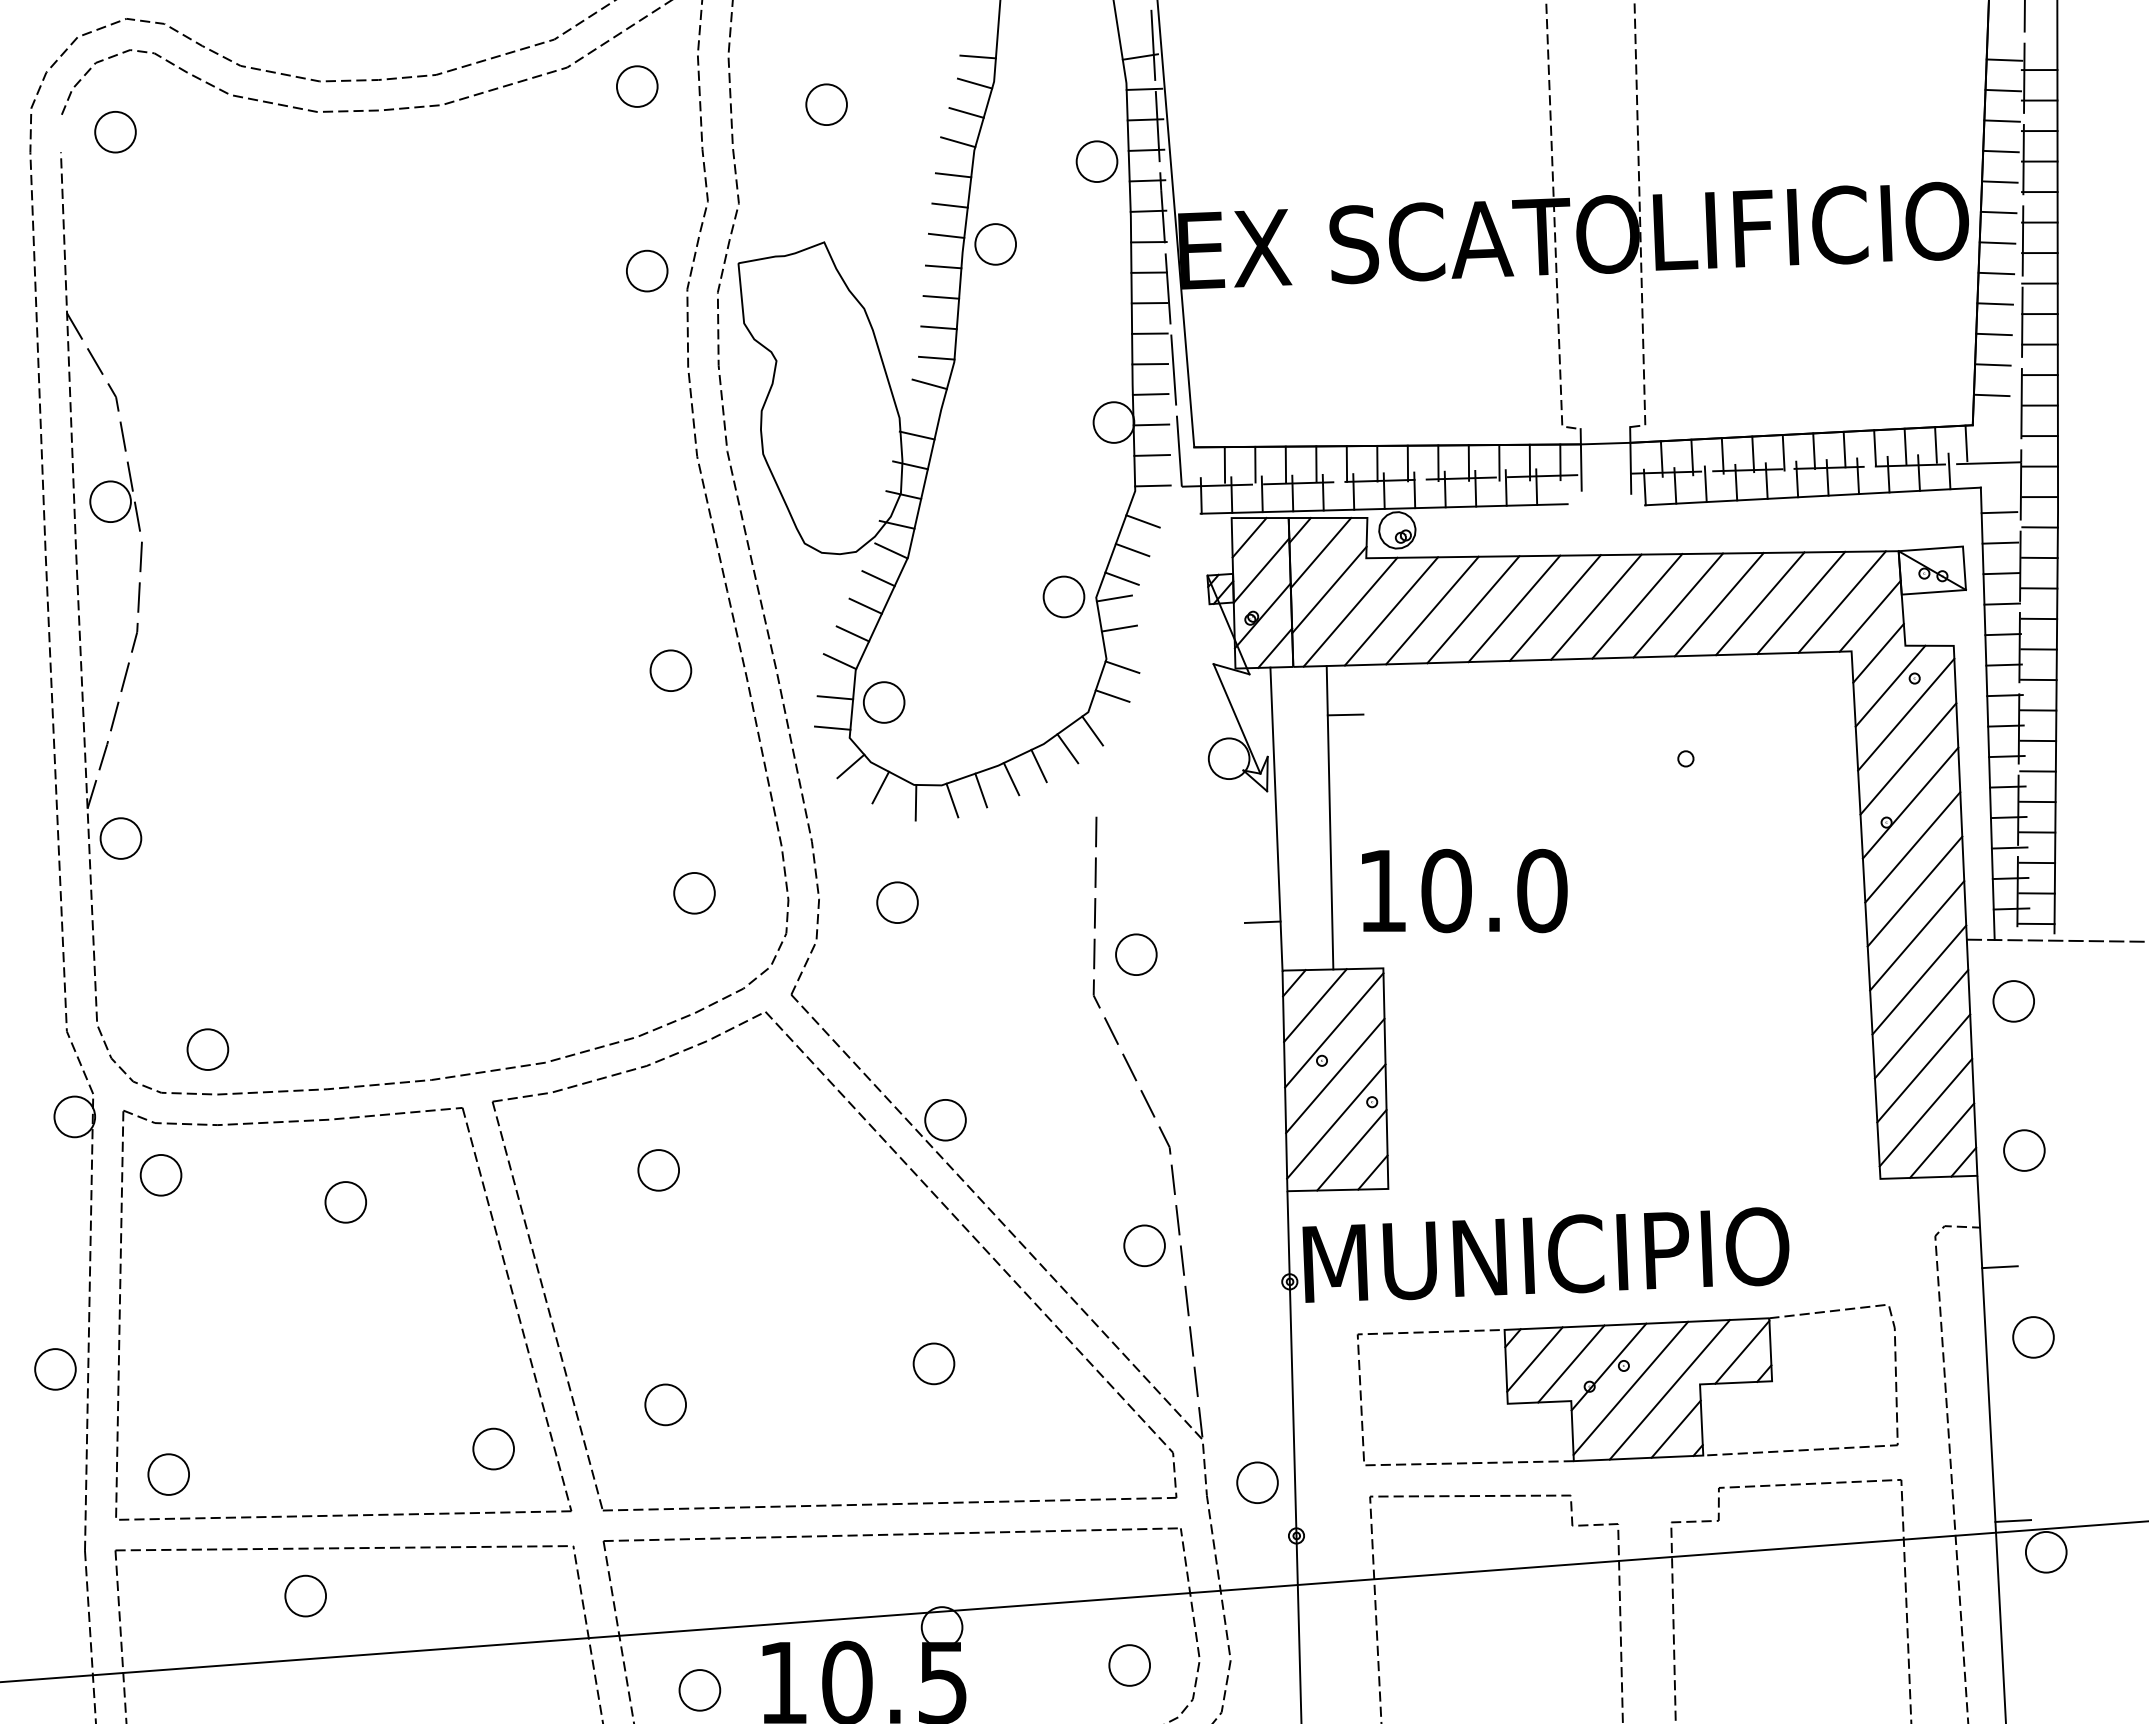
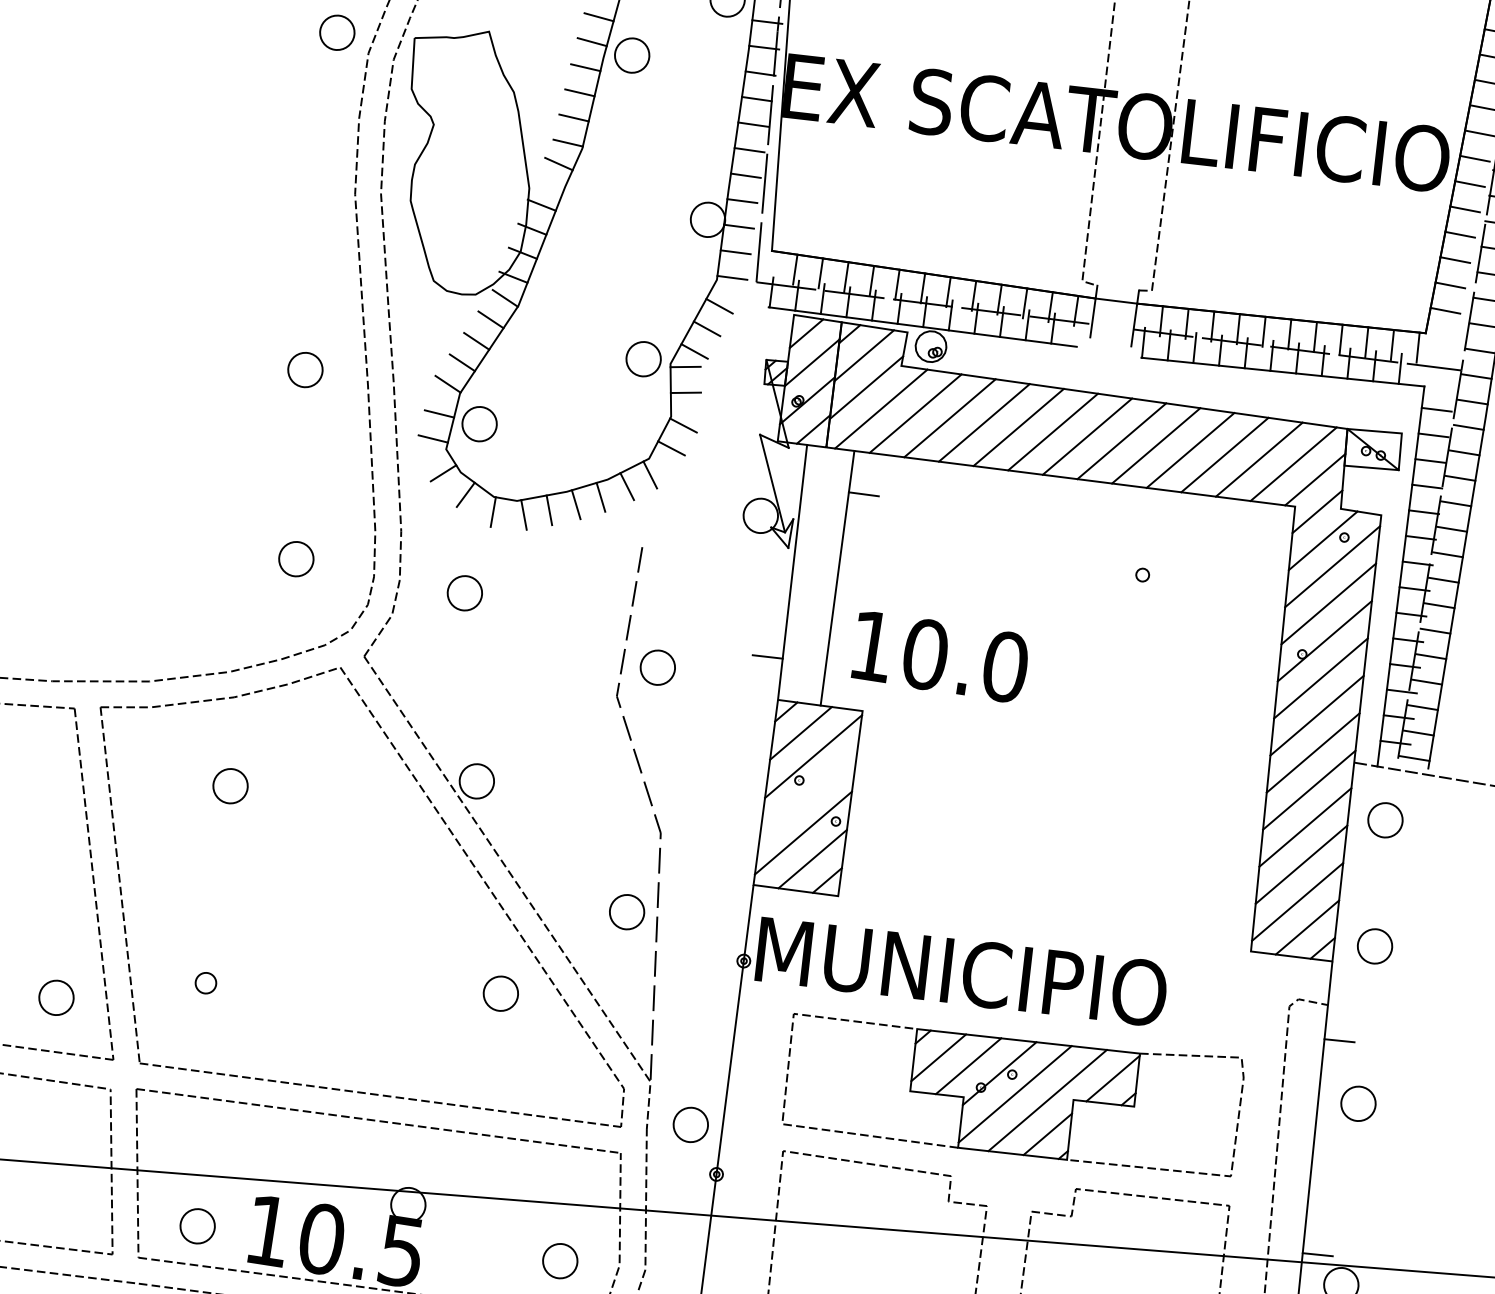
line: (1335, 1075) -> (808, 794), removed
part: (933, 1363) -> (500, 993), moved
part: (665, 1404) -> (205, 982), size x0.6

